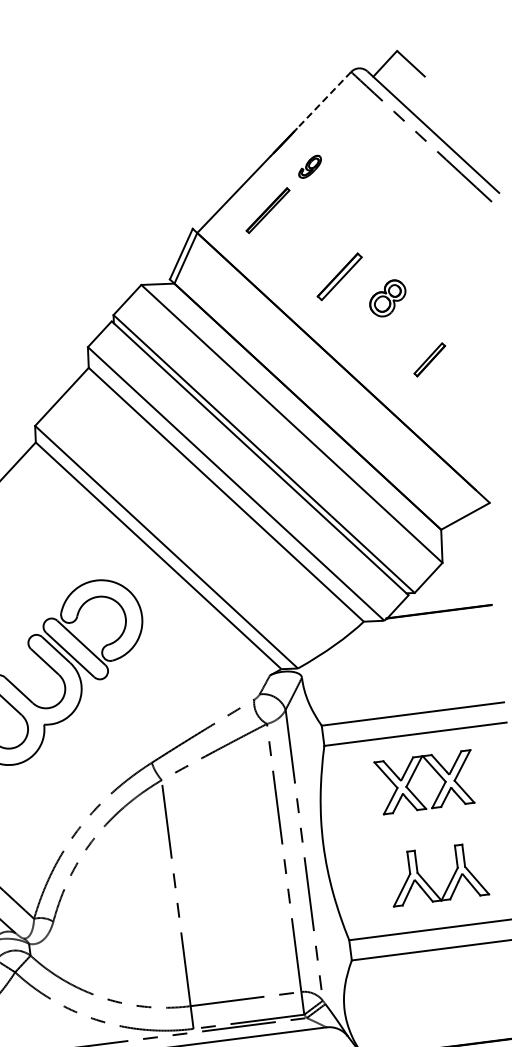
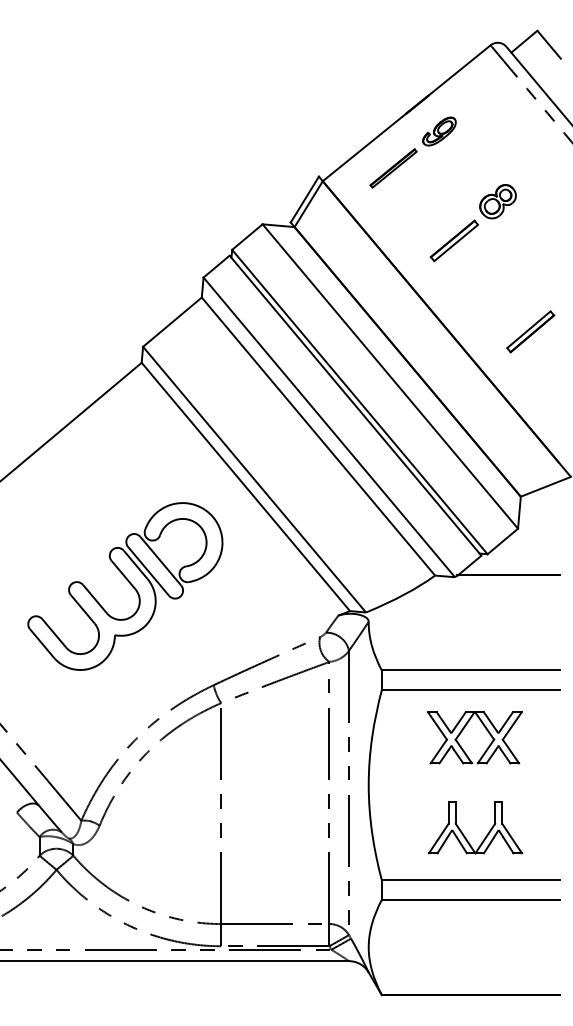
line: (324, 100) -> (461, 69), dashed -> solid
part: (310, 166) -> (439, 131), size x1.43
part: (387, 298) -> (497, 201), moved
part: (429, 359) -> (530, 331), size x1.43

